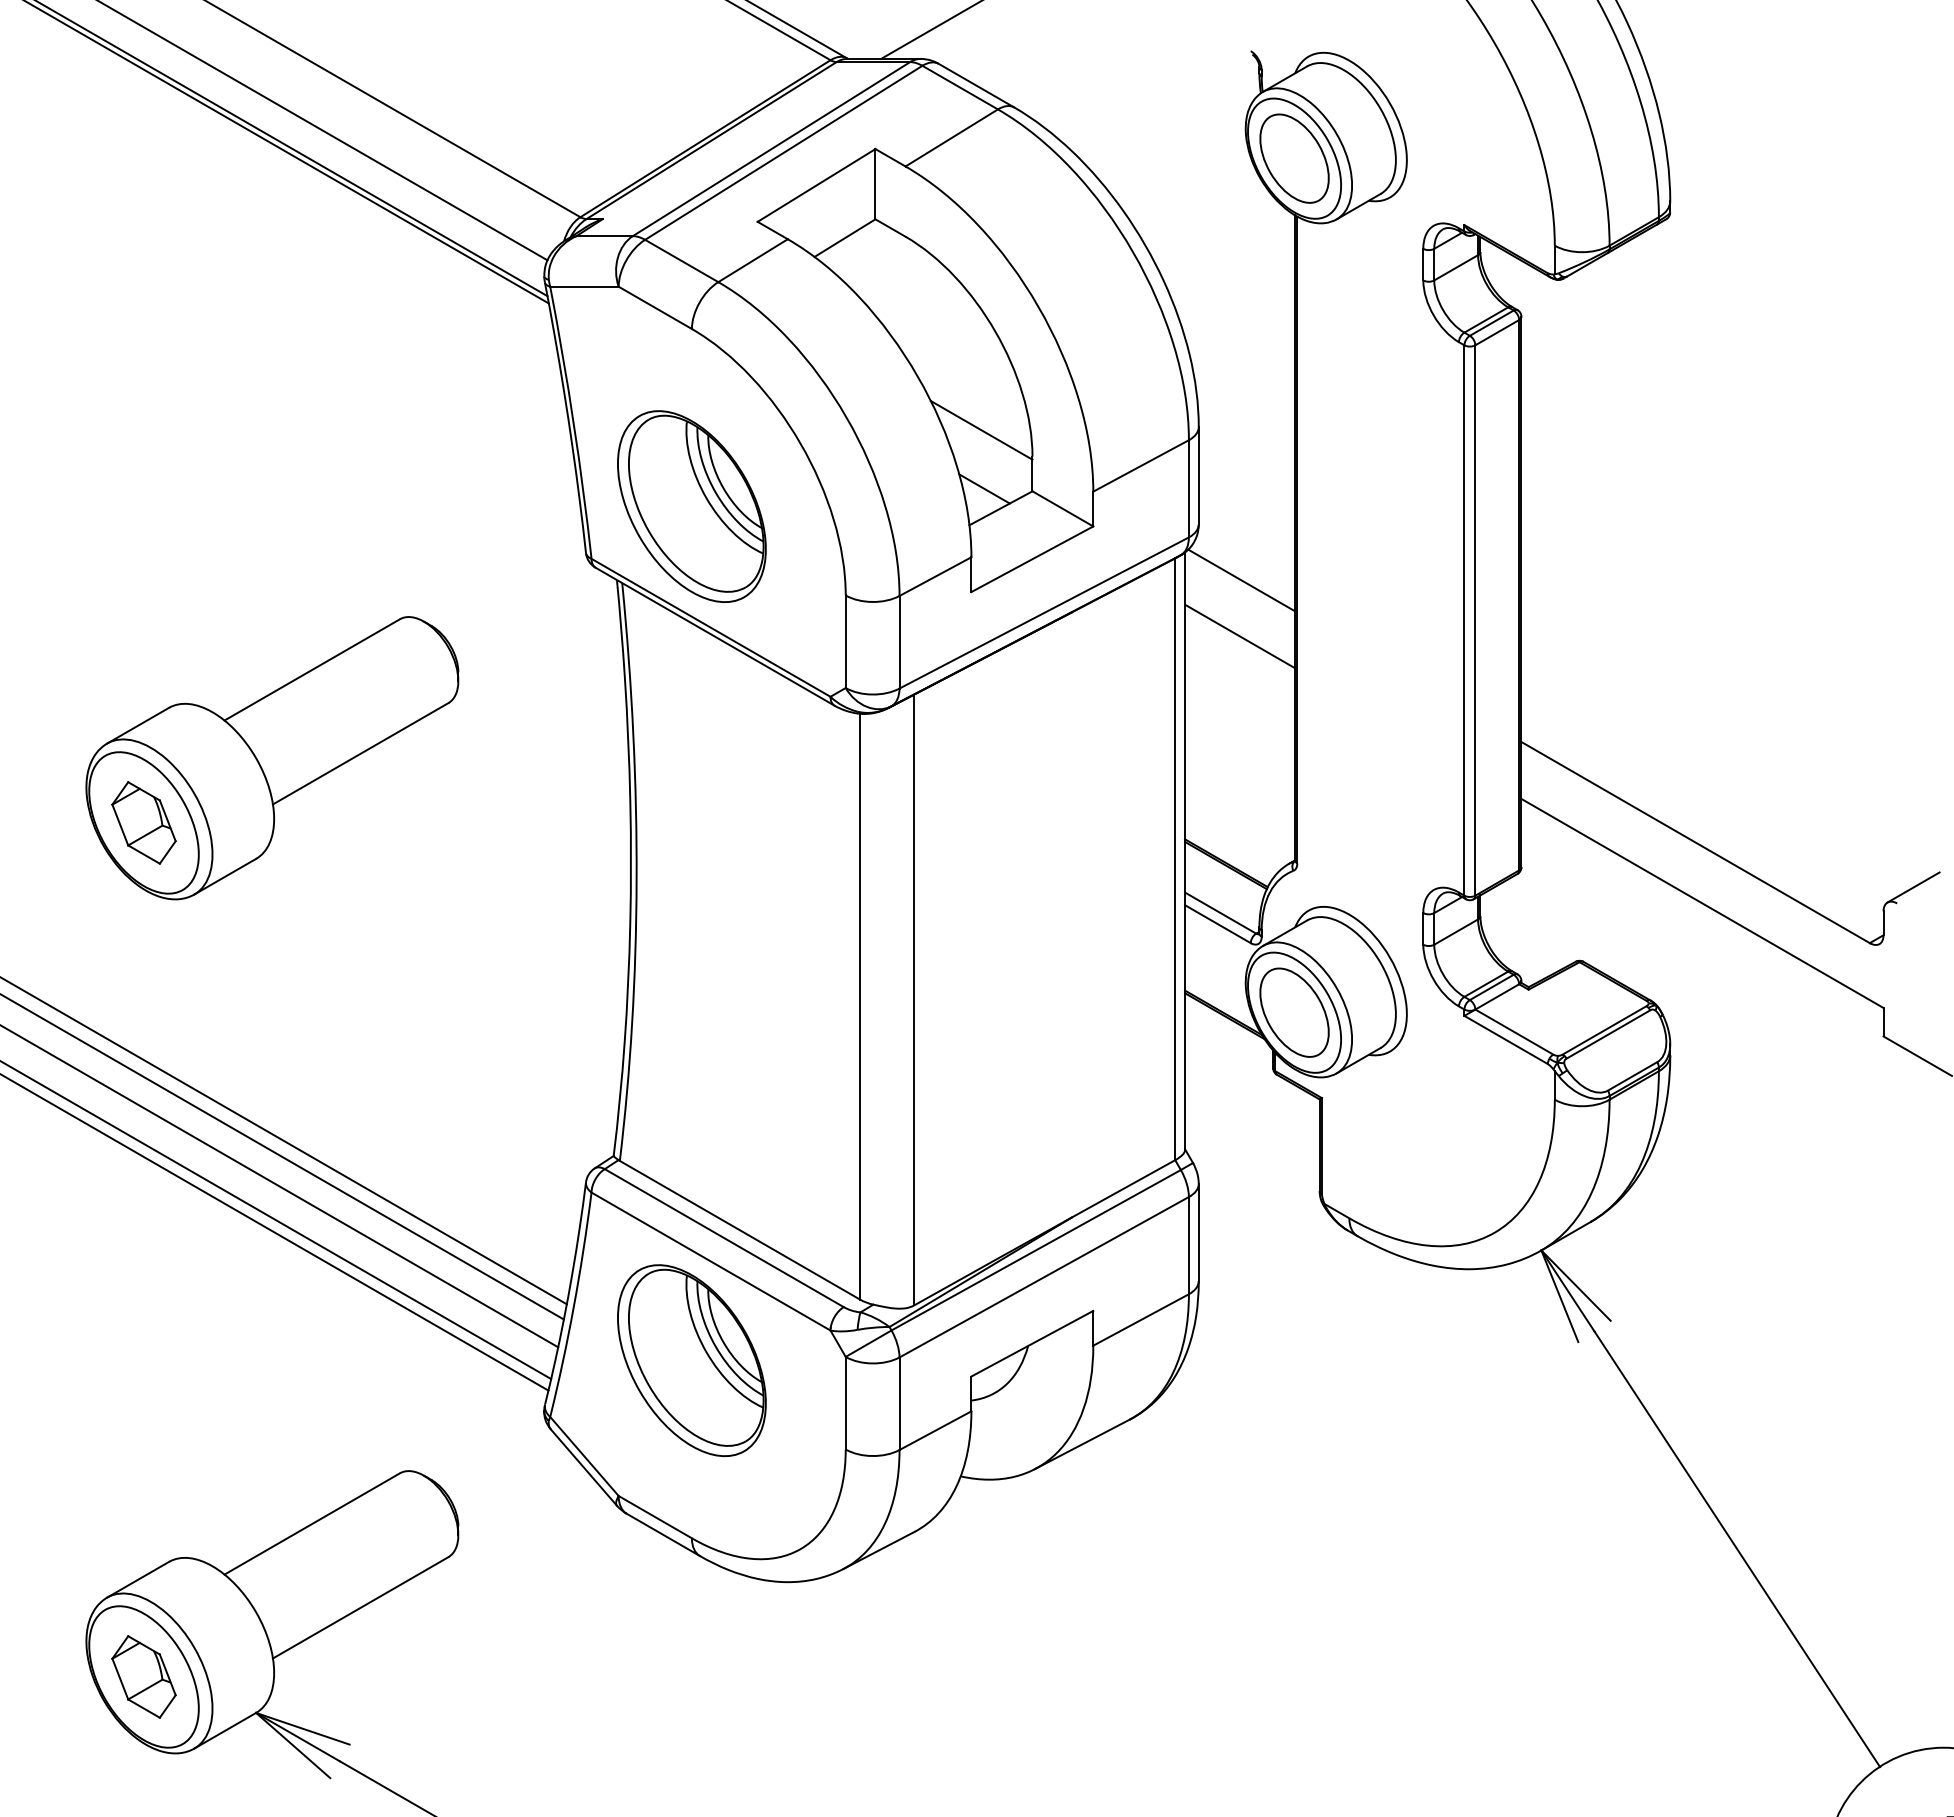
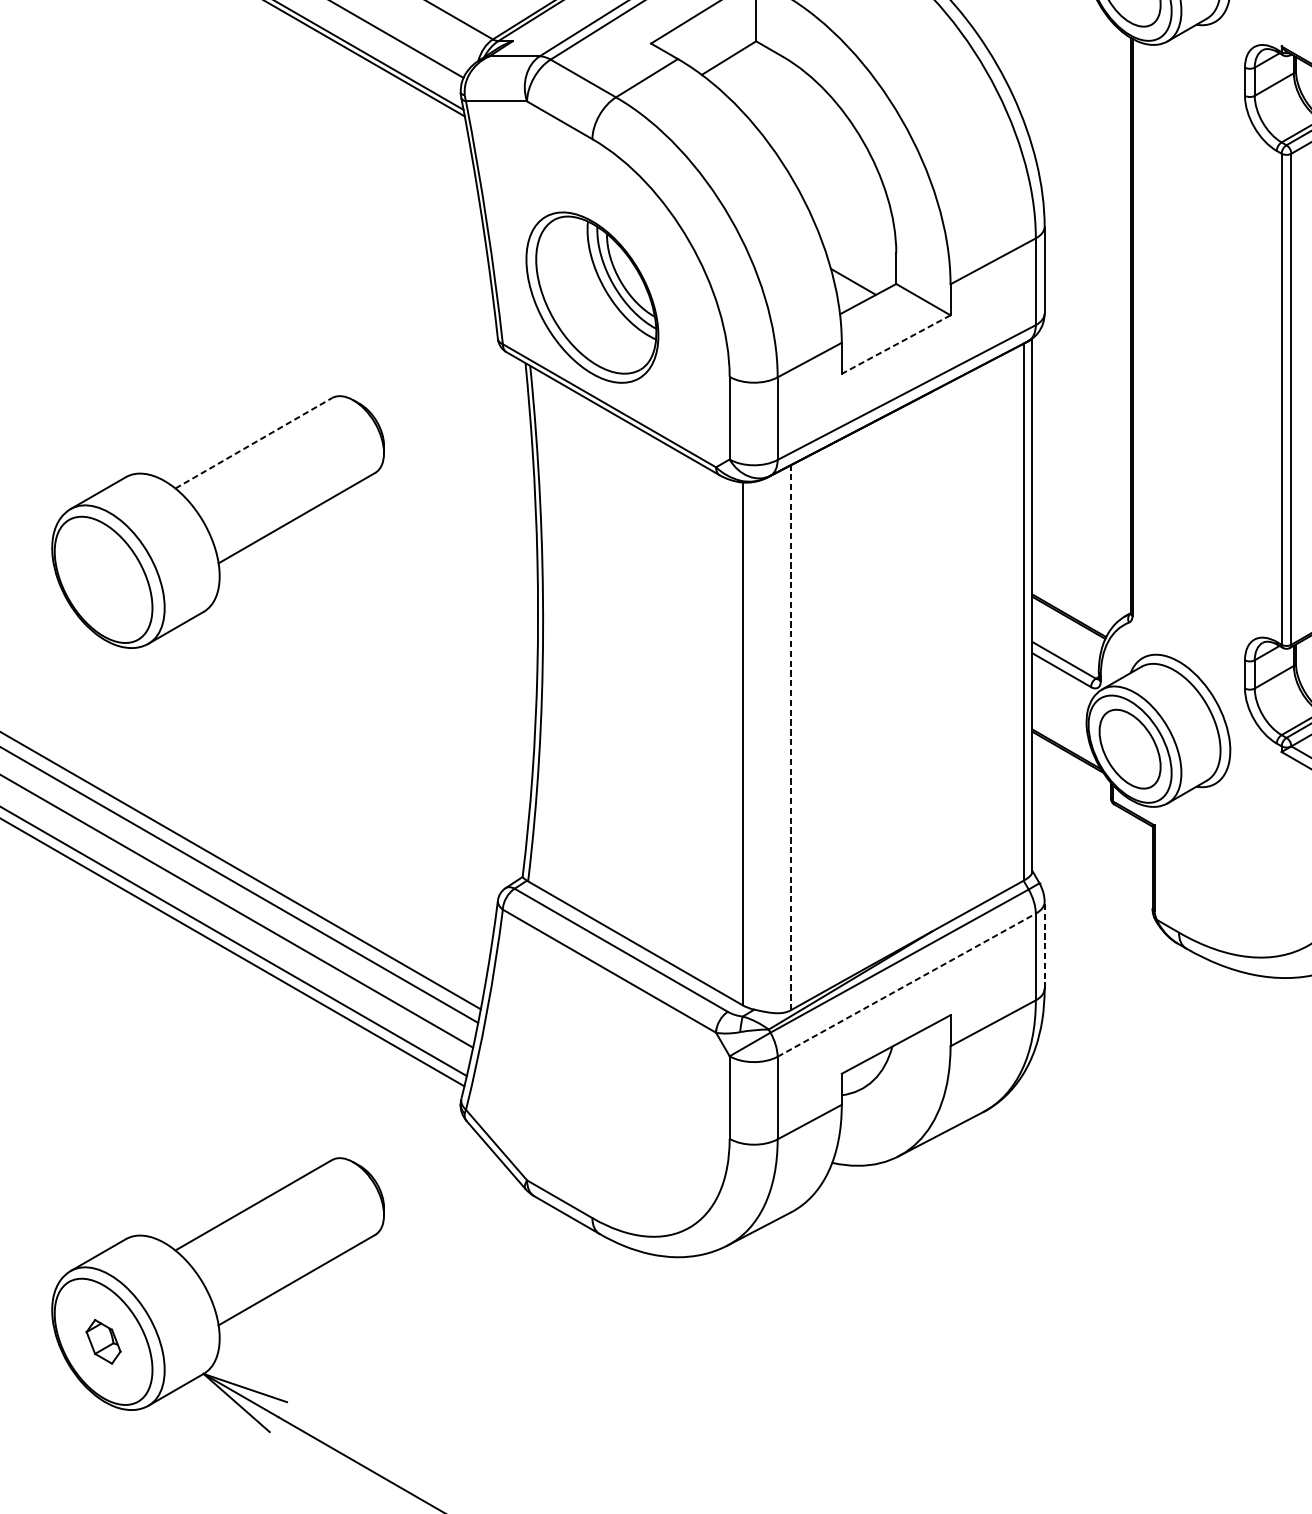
line: (981, 430) -> (850, 229), removed
line: (1031, 559) -> (895, 344), solid -> dashed
line: (1241, 580) -> (1082, 363), removed
line: (1240, 636) -> (1081, 413), removed
line: (312, 669) -> (253, 442), solid -> dashed
part: (143, 822) -> (103, 579), removed
line: (914, 999) -> (791, 737), solid -> dashed
line: (1198, 1232) -> (1044, 945), solid -> dashed
line: (1044, 1276) -> (907, 984), solid -> dashed
part: (691, 1360) -> (592, 1059), removed
part: (143, 1676) -> (103, 1341), size x0.6

